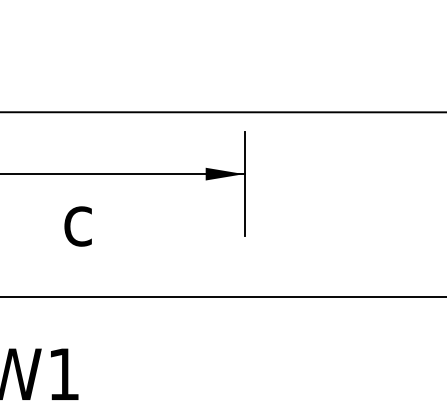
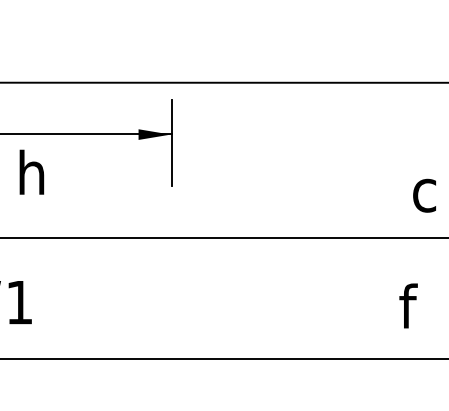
text: (78, 219) -> (31, 172), c -> h

